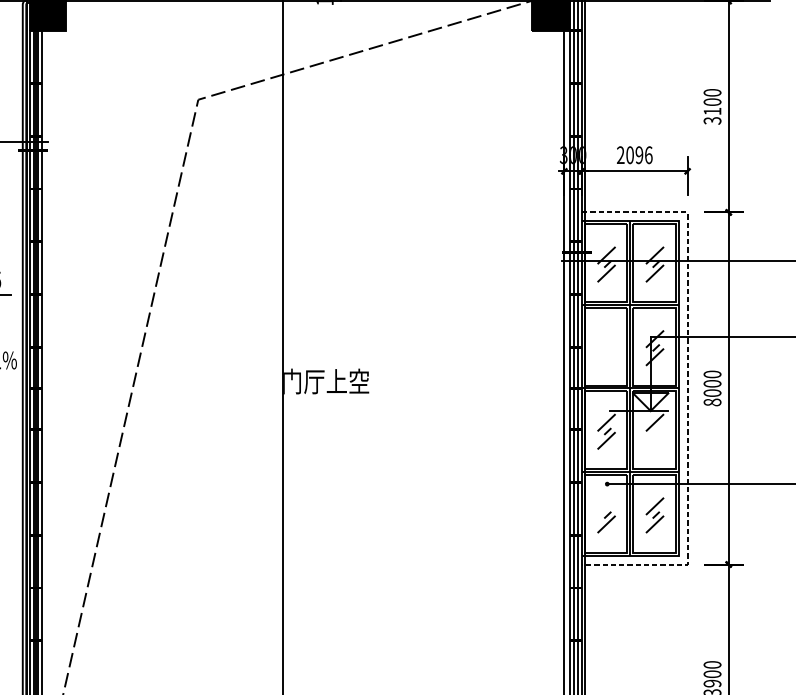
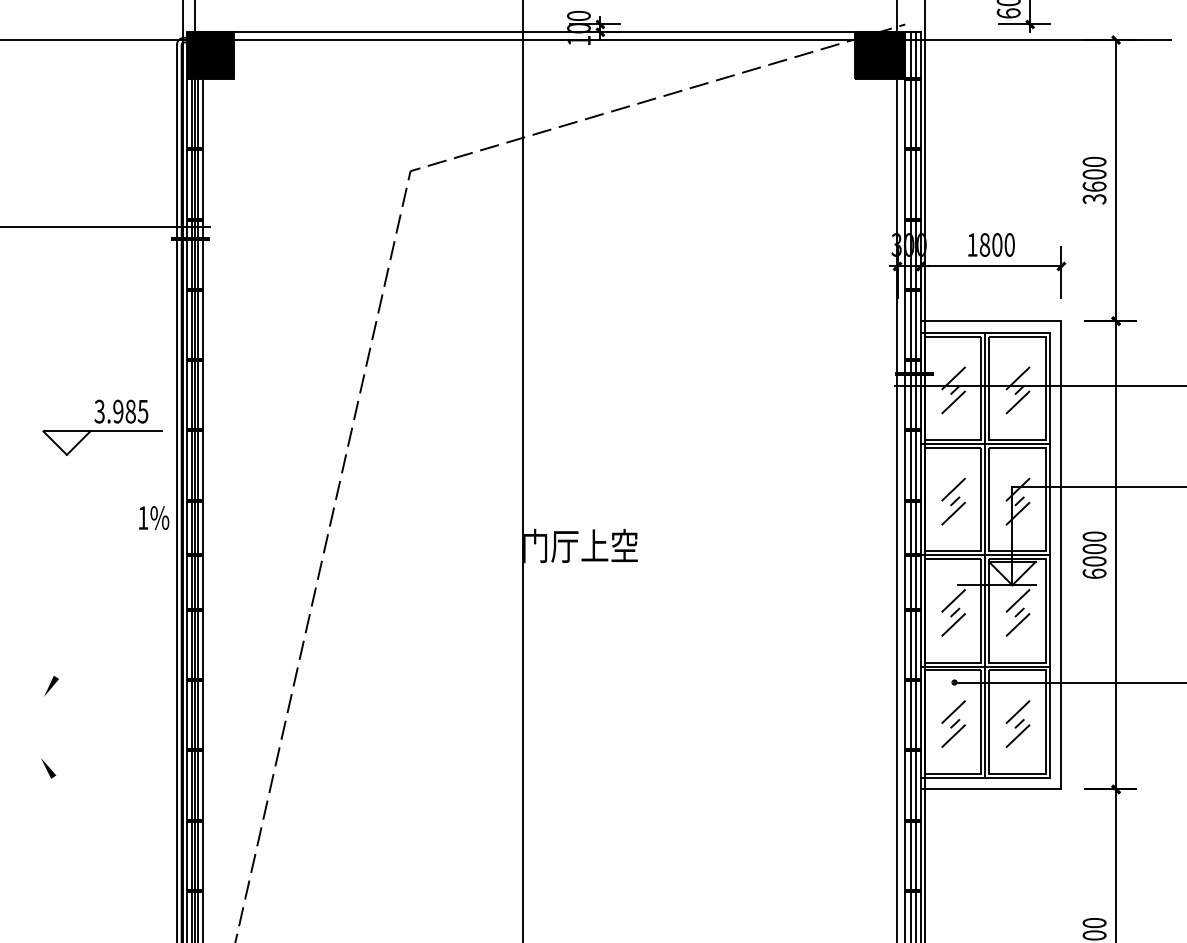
text: (712, 111) -> (1094, 186), 3100 -> 3600
text: (634, 154) -> (990, 244), 2096 -> 1800
part: (606, 348) -> (953, 501), added
line: (687, 388) -> (1061, 555), dashed -> solid
text: (712, 402) -> (1094, 573), 8000 -> 6000
part: (654, 438) -> (1017, 621), added
line: (606, 505) -> (953, 711), added

